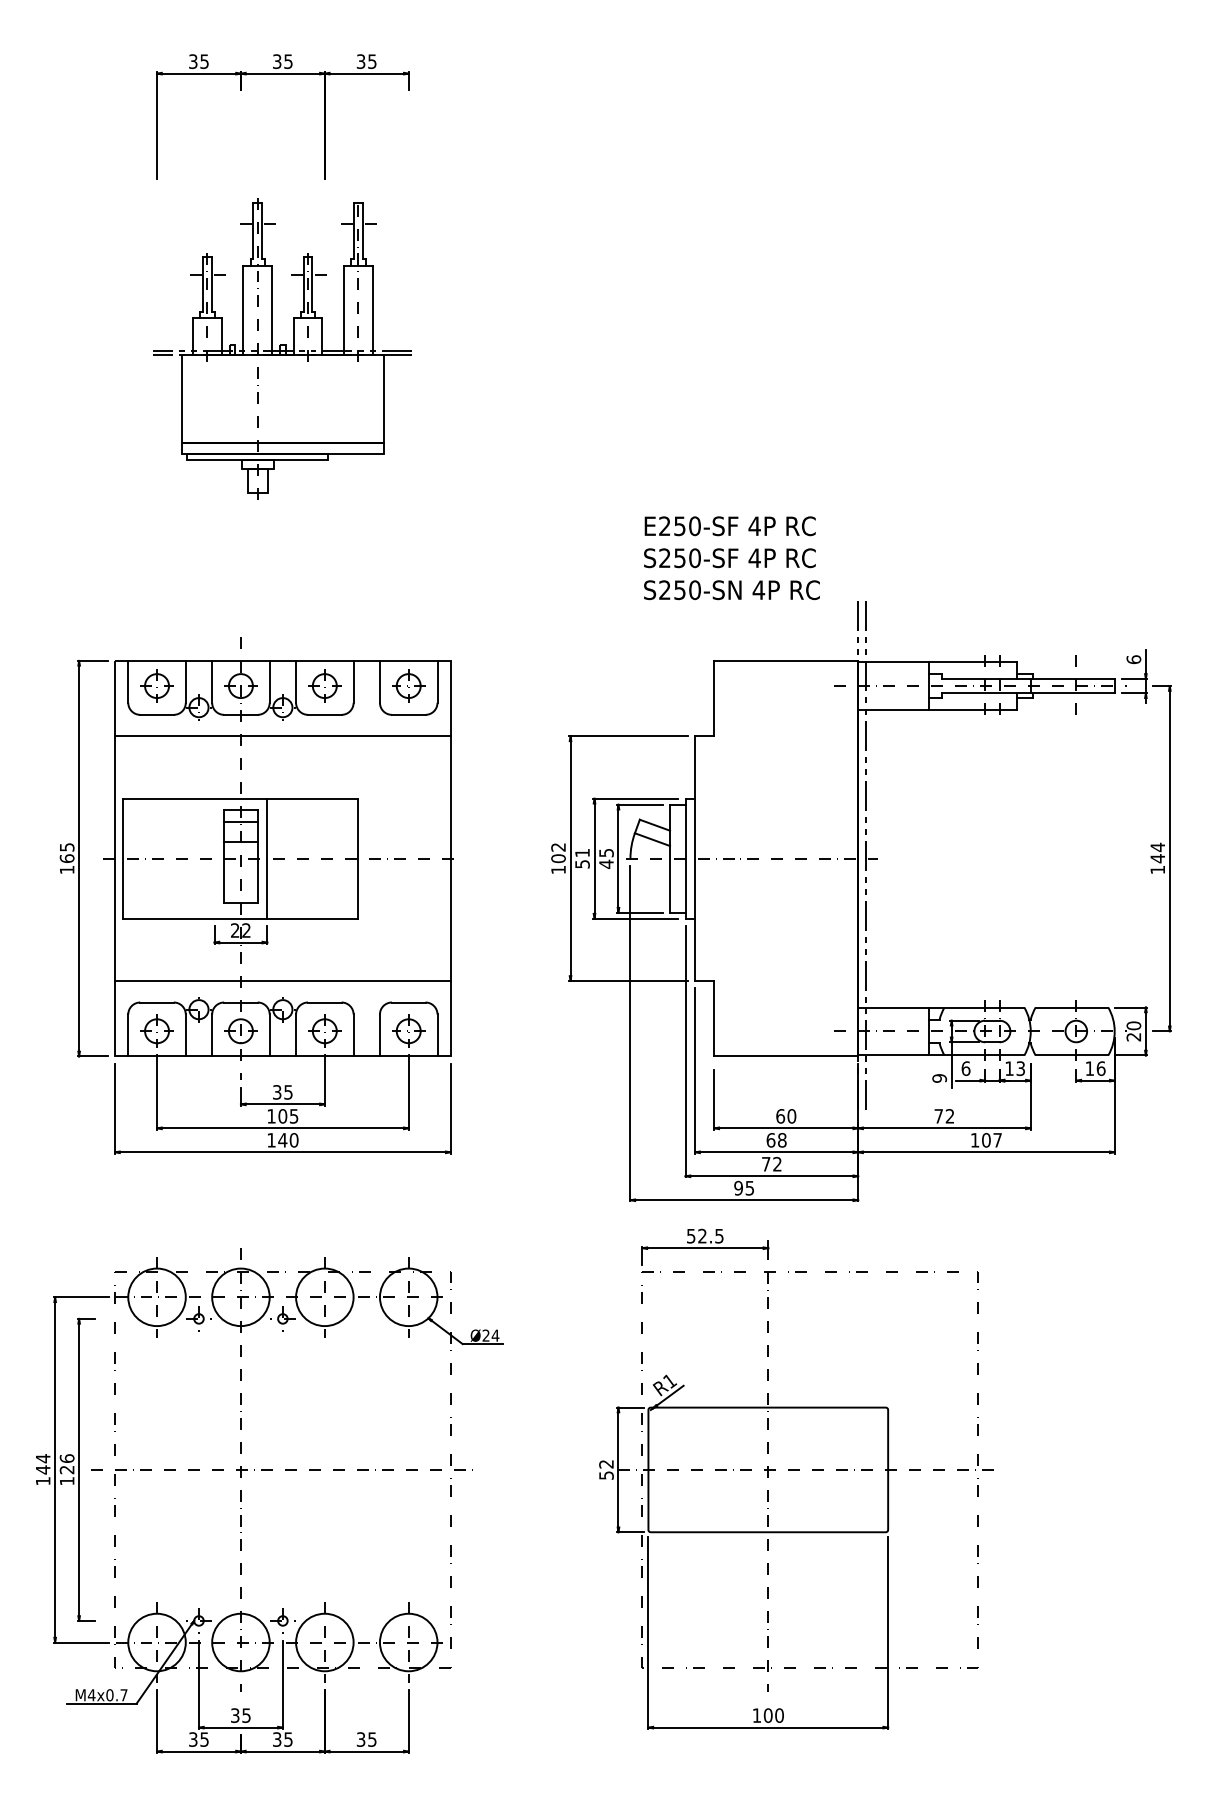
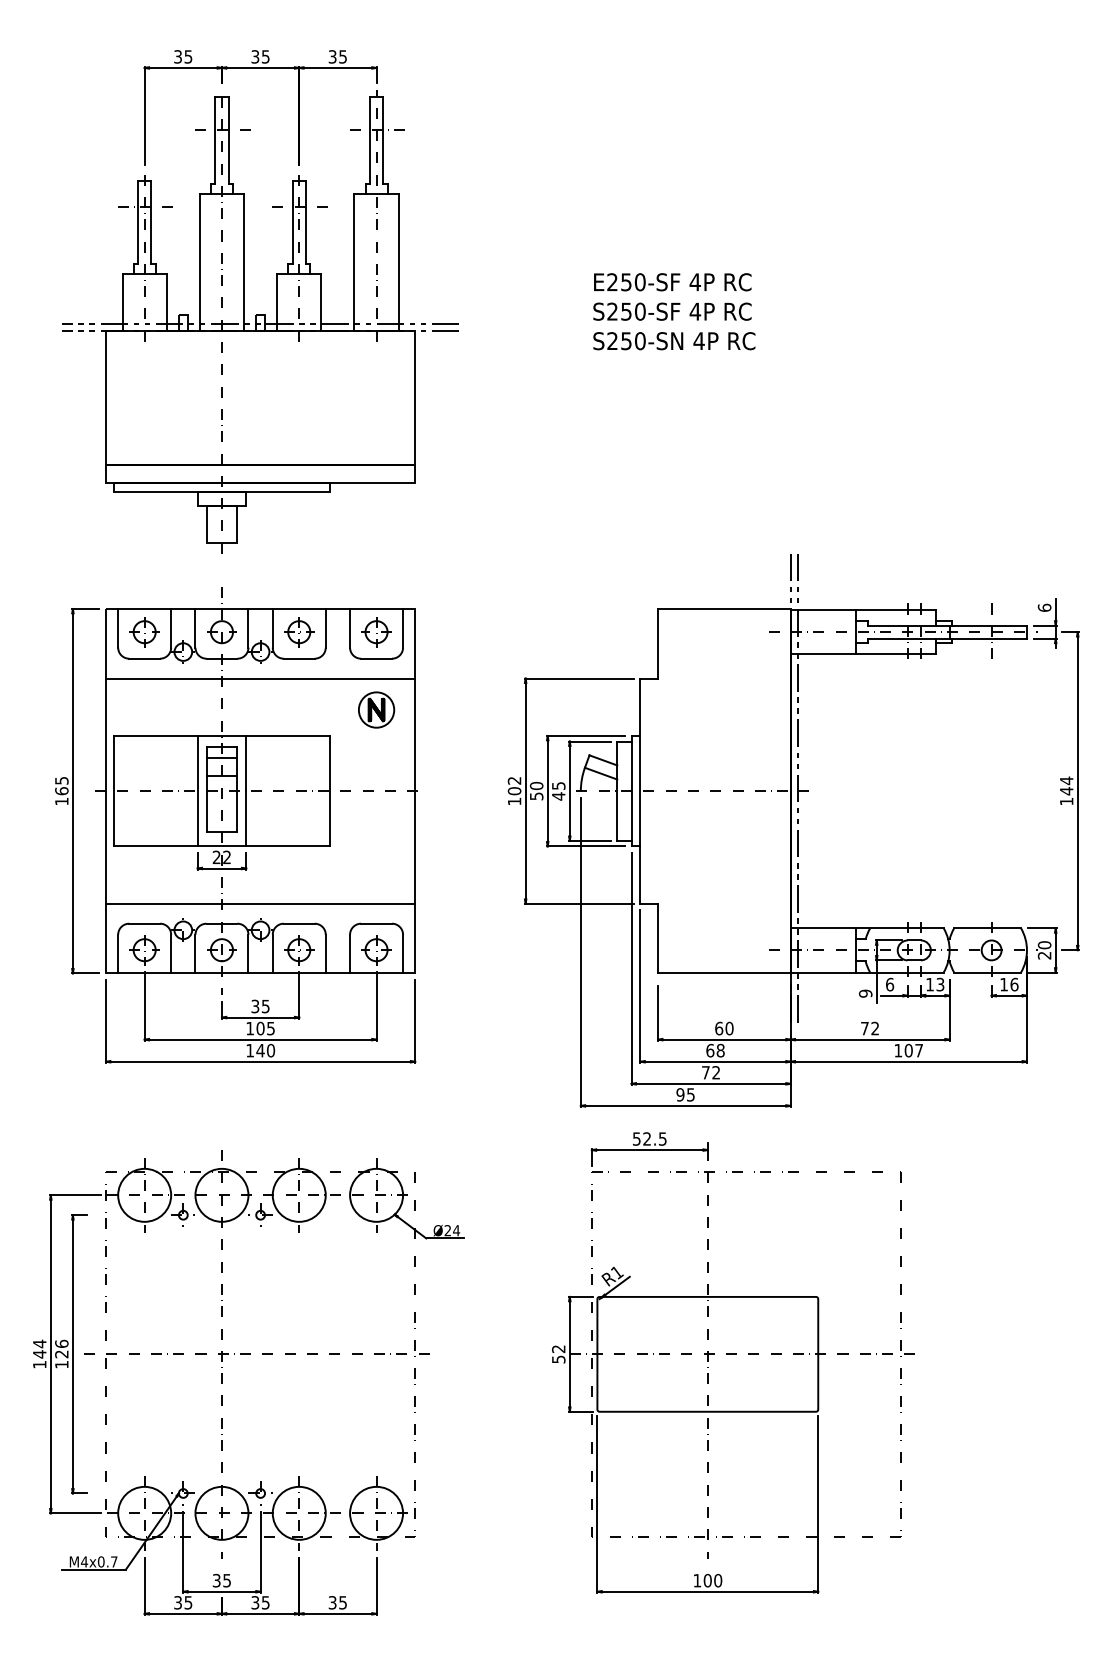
part: (282, 349) -> (260, 322), size x1.67
text: (731, 558) -> (673, 311), moved
part: (408, 770) -> (376, 709), added
text: (582, 852) -> (536, 785), 51 -> 50
line: (214, 858) -> (197, 791), added

